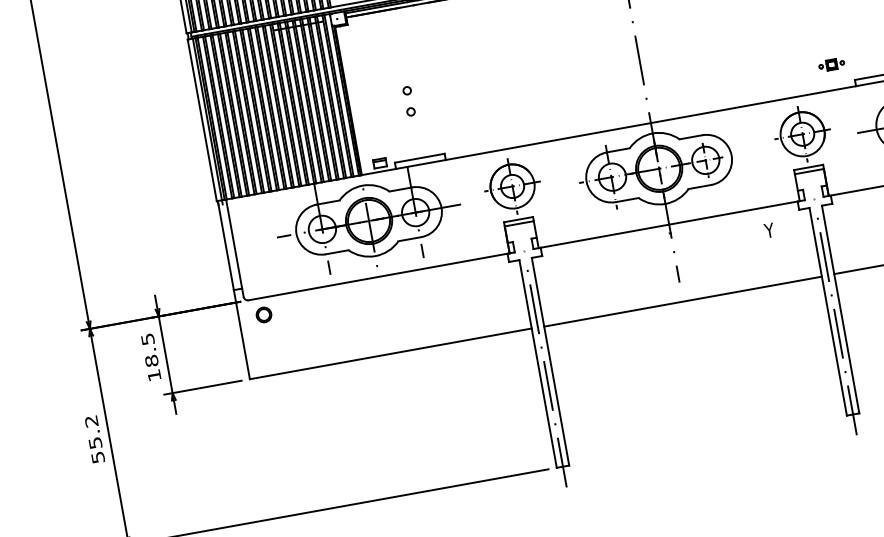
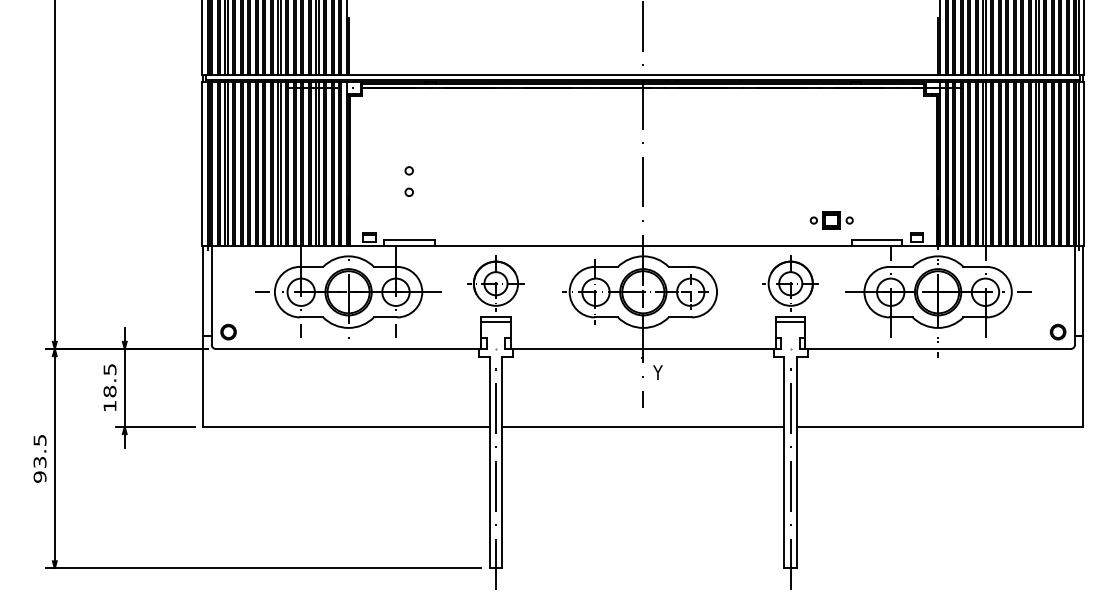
part: (831, 64) -> (831, 220), size x1.67
text: (768, 230) -> (657, 372), moved
part: (263, 314) -> (228, 331), moved
text: (94, 439) -> (39, 458), 55.2 -> 93.5

